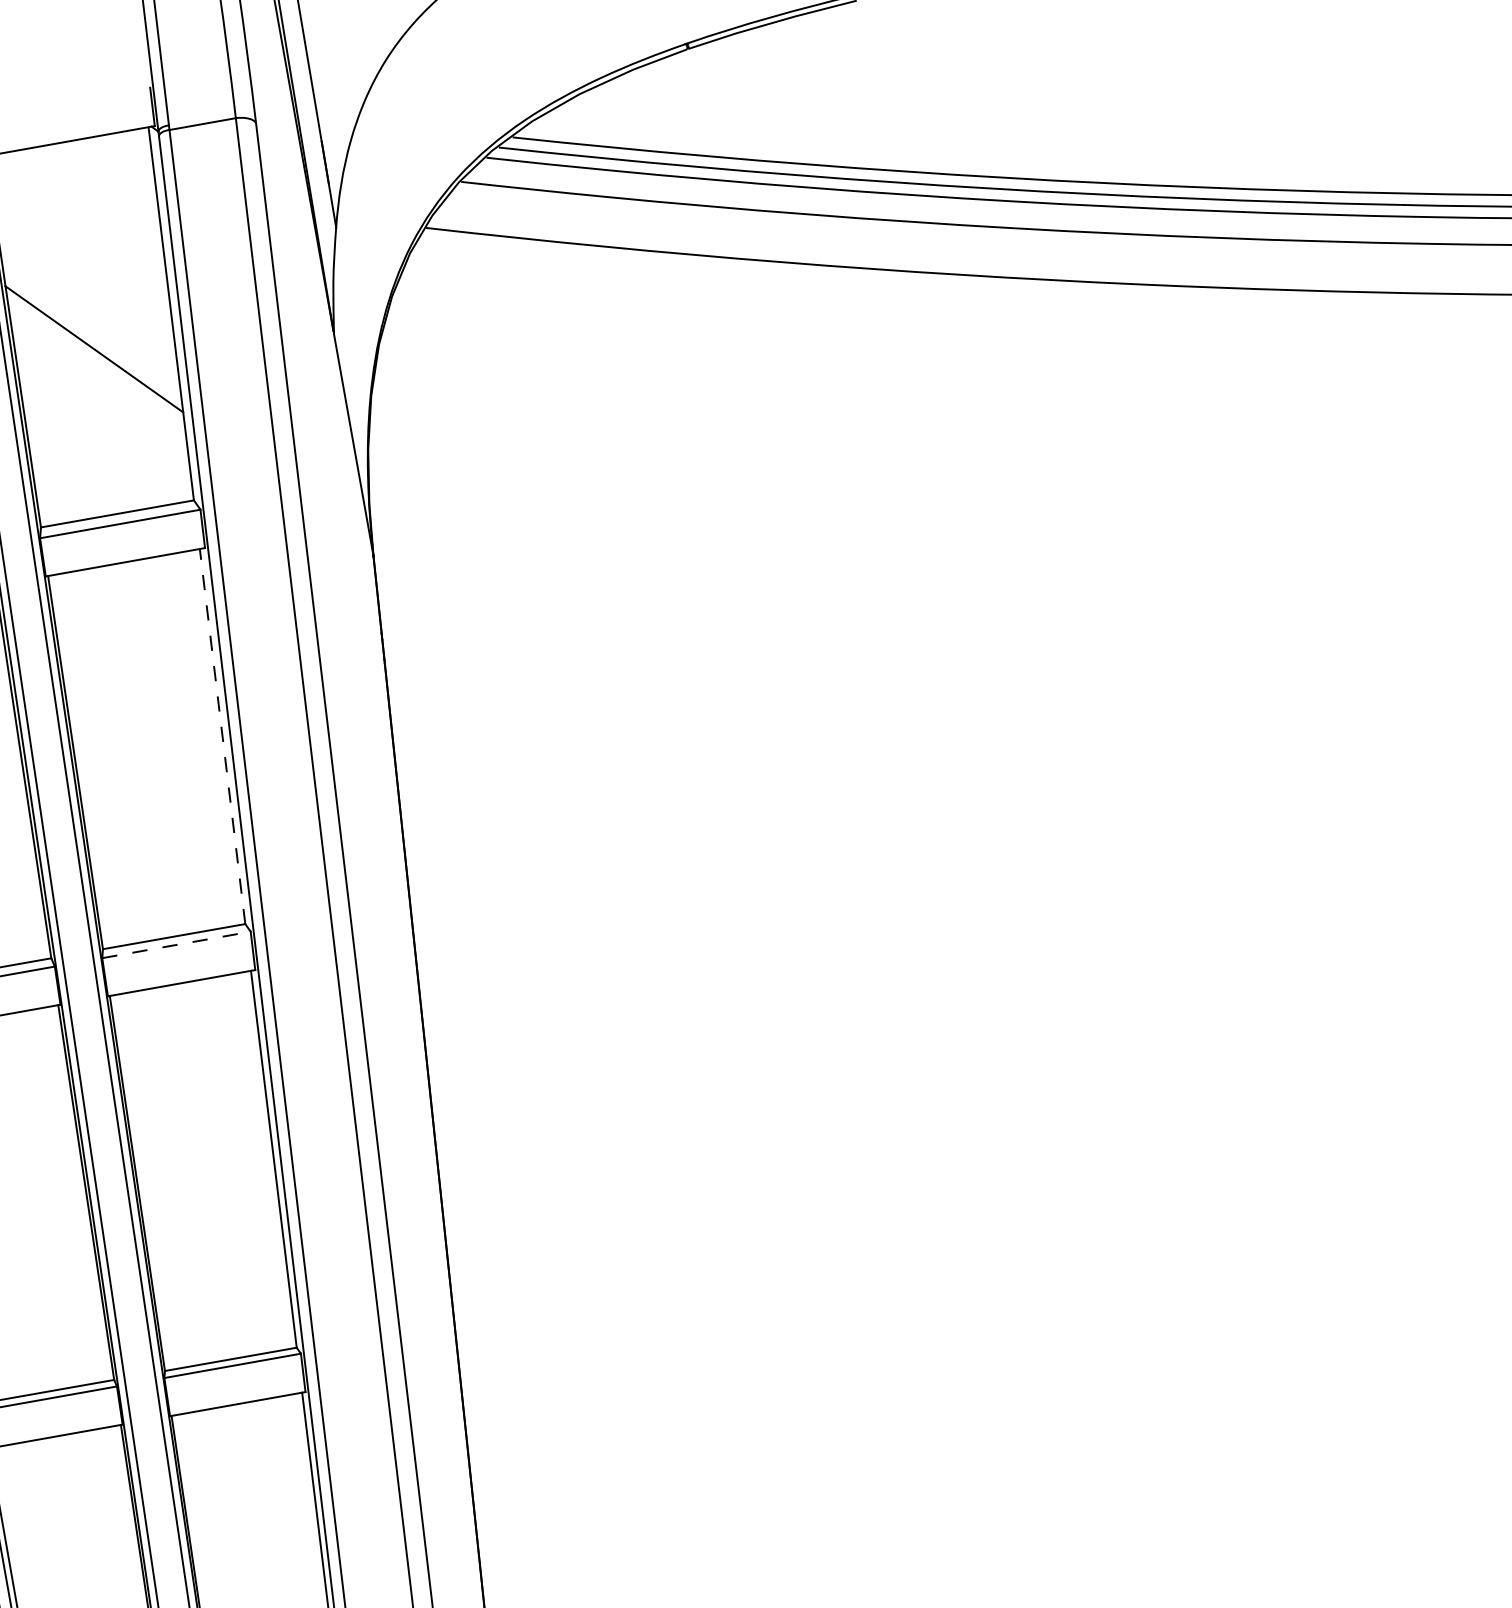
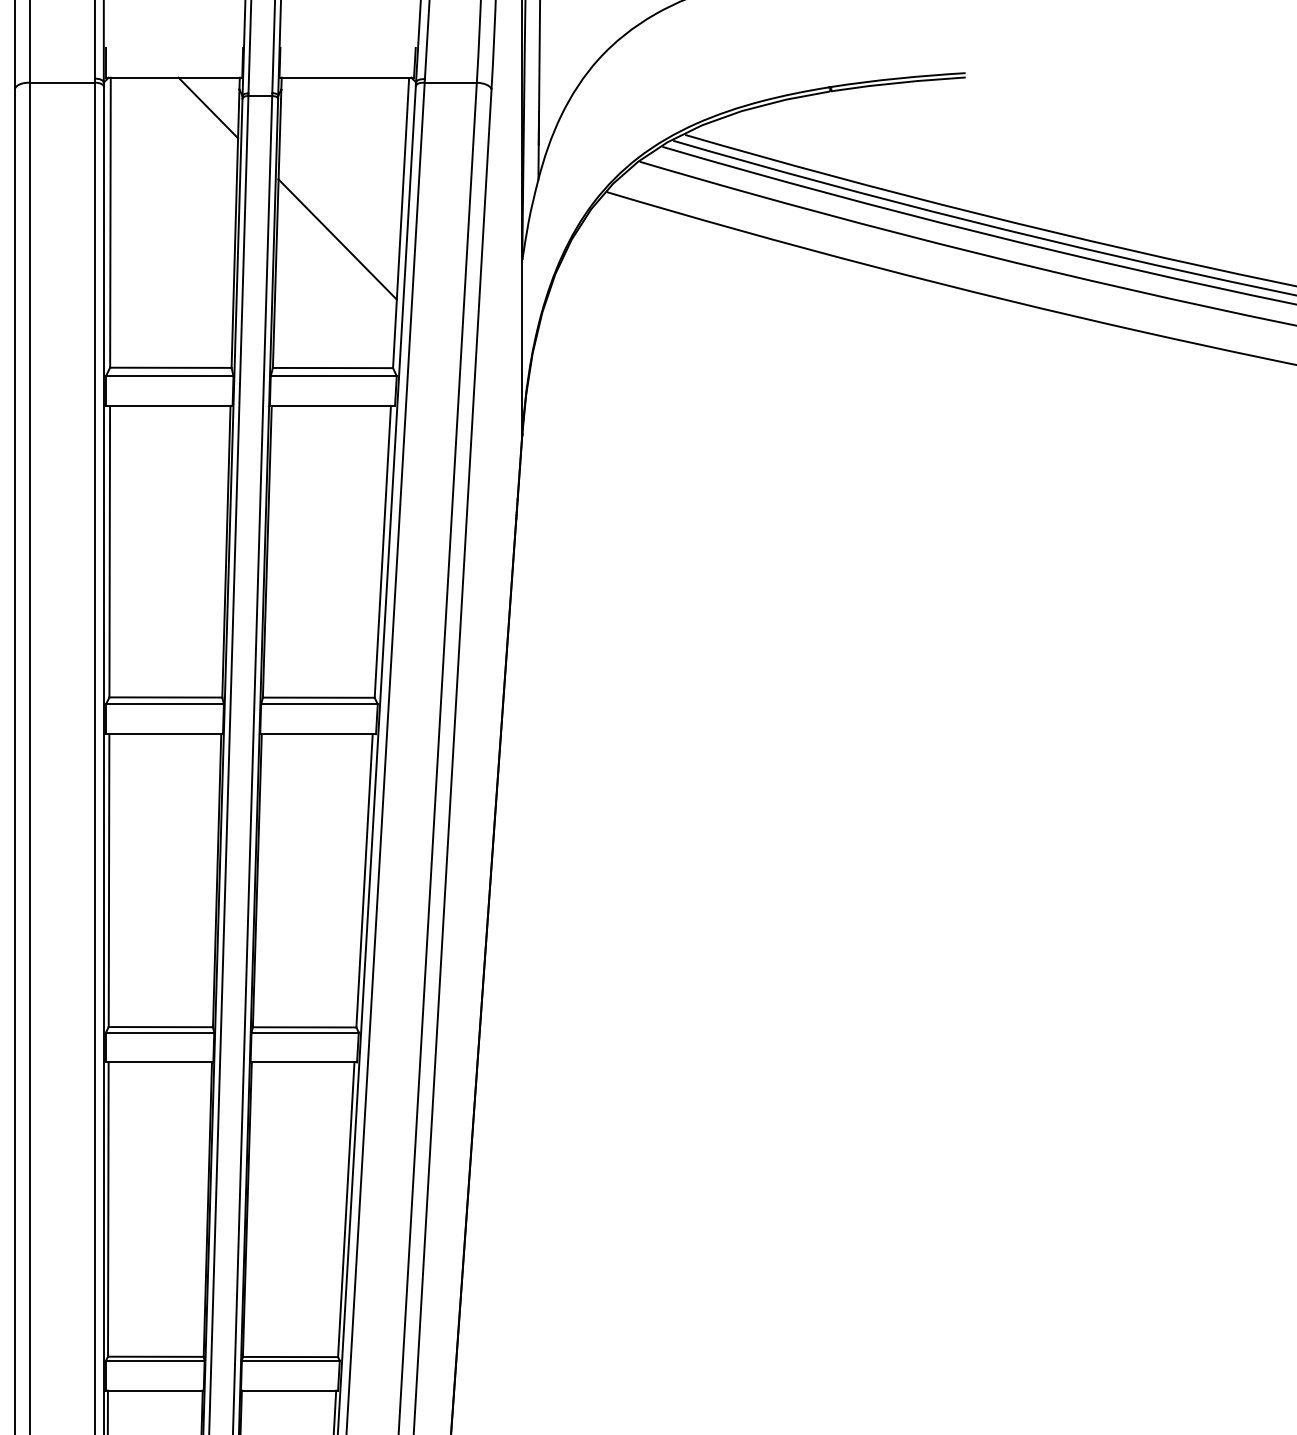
line: (222, 736) -> (382, 551), dashed -> solid
line: (176, 945) -> (319, 704), dashed -> solid

